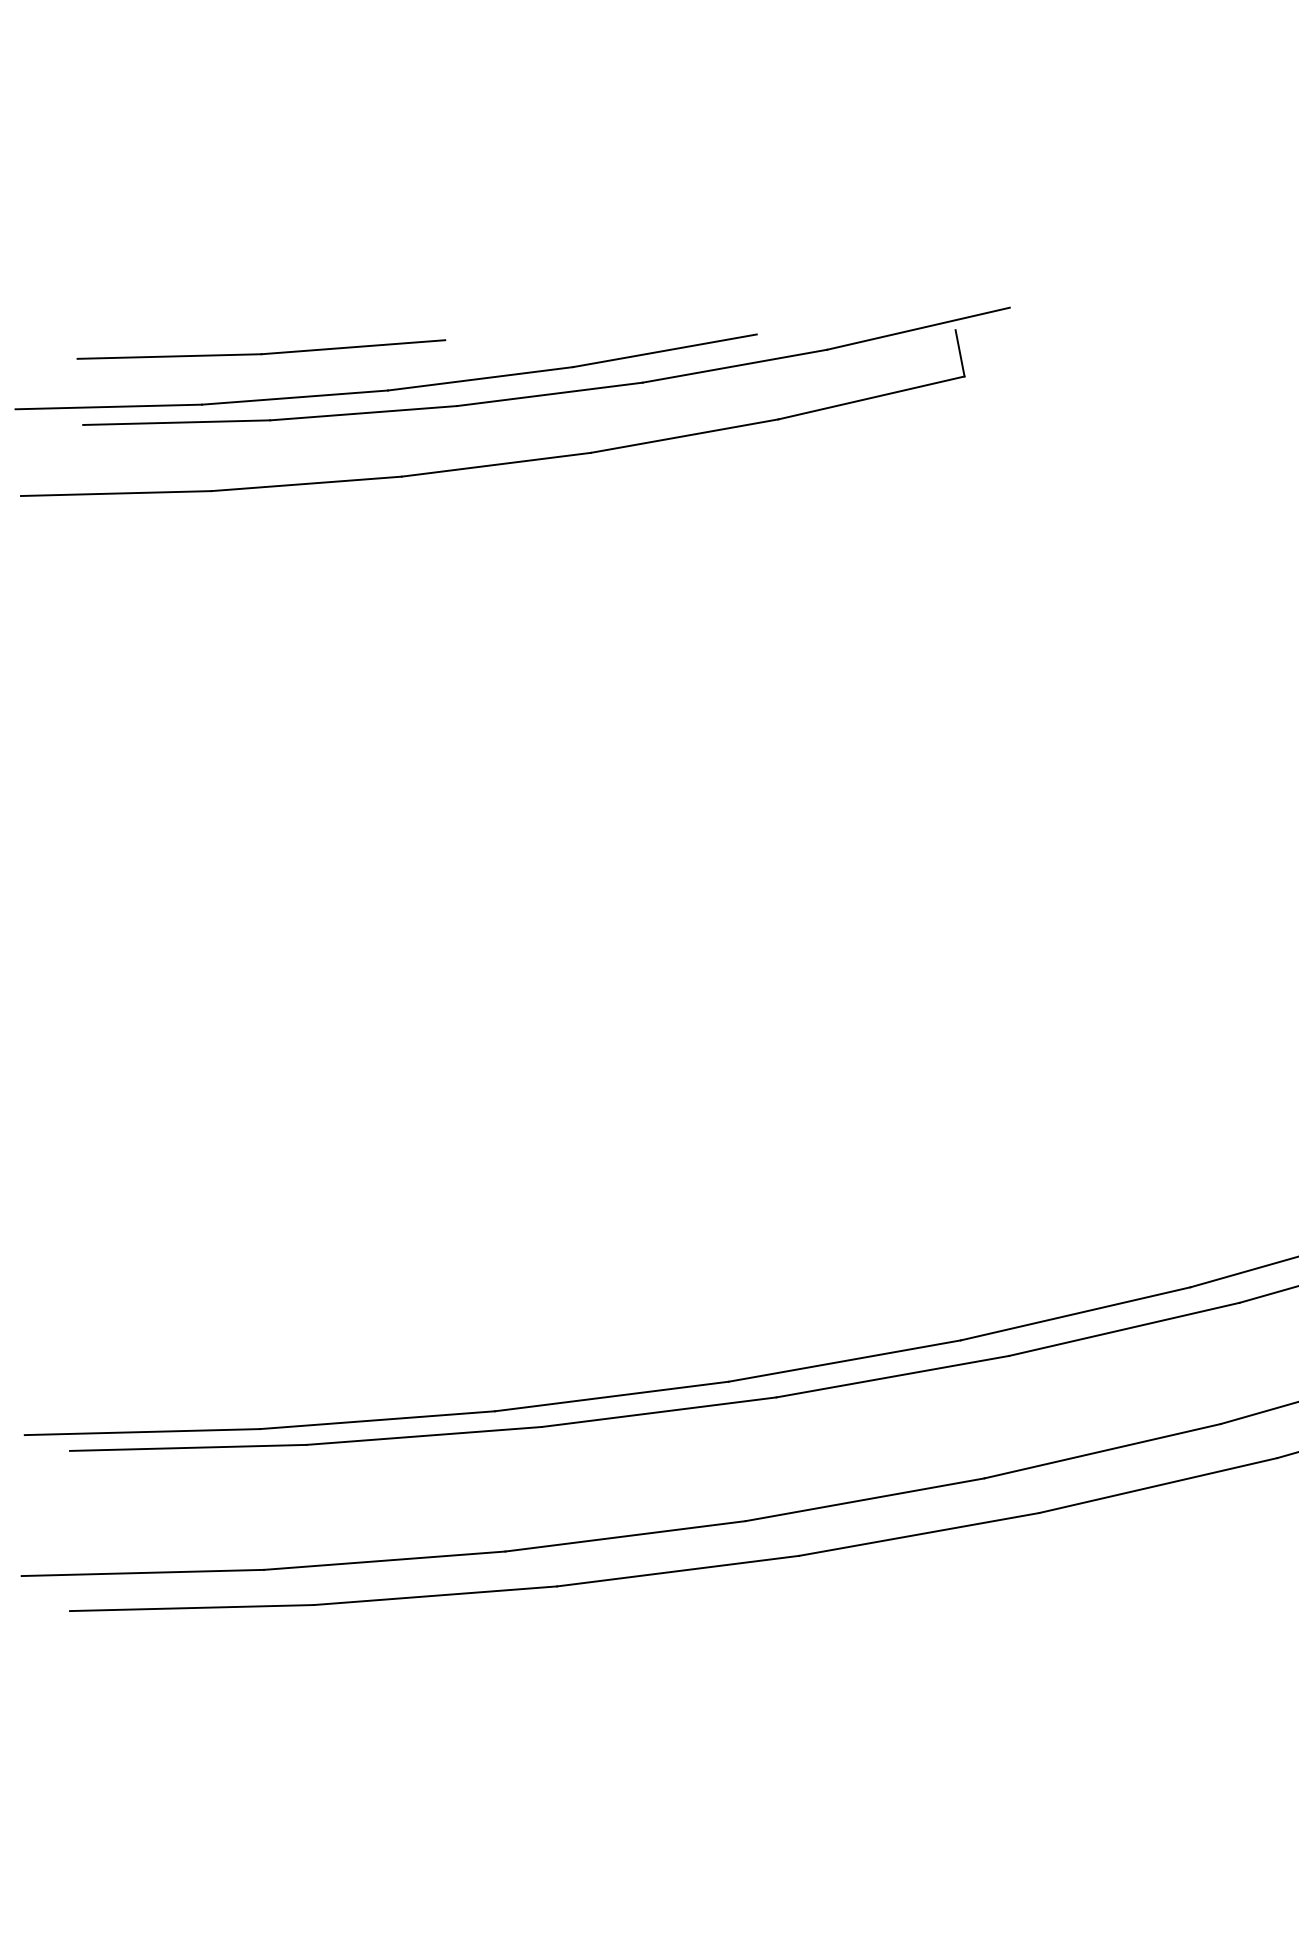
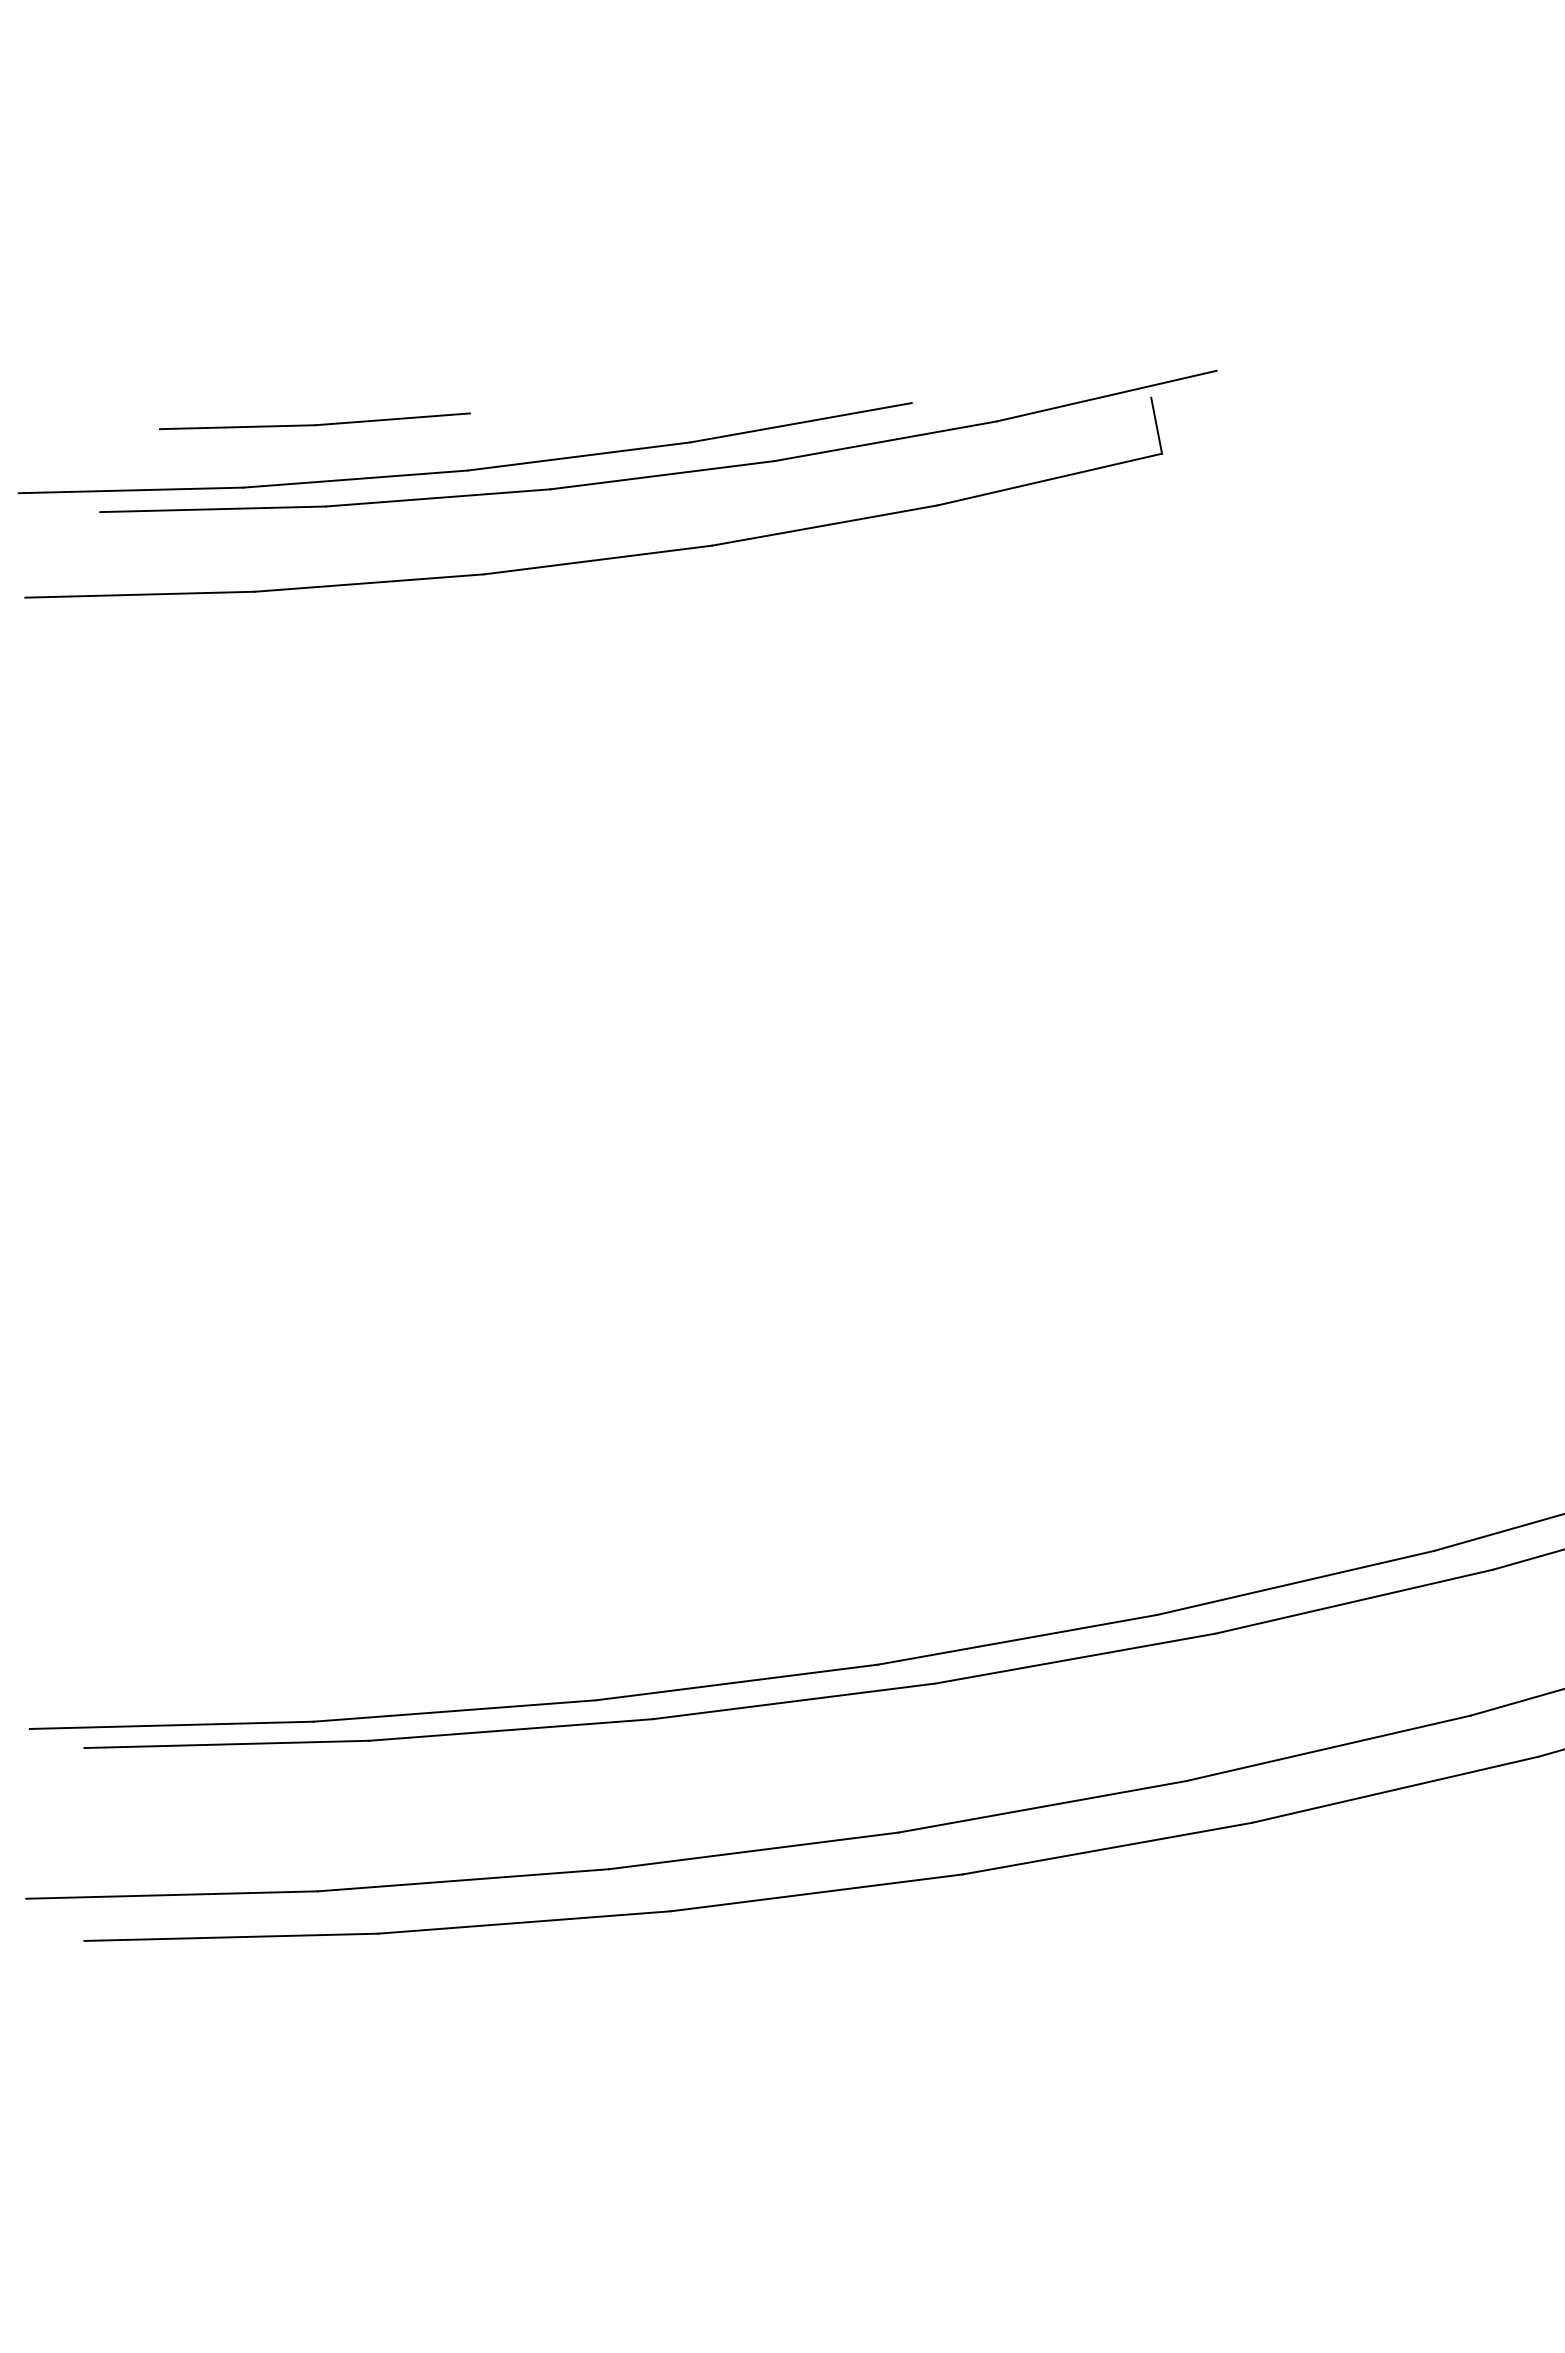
part: (261, 349) -> (314, 421), size x0.7

